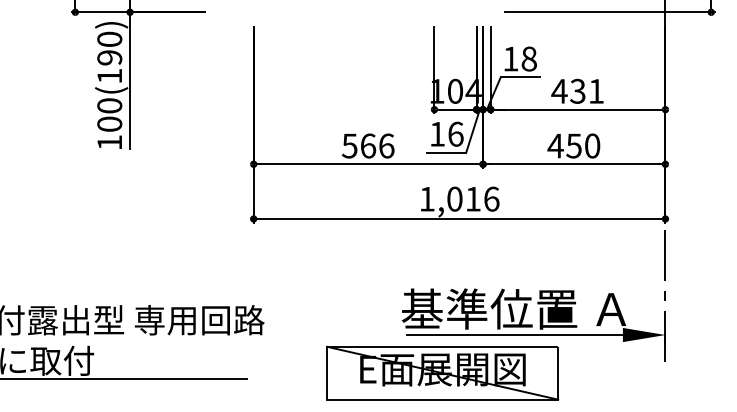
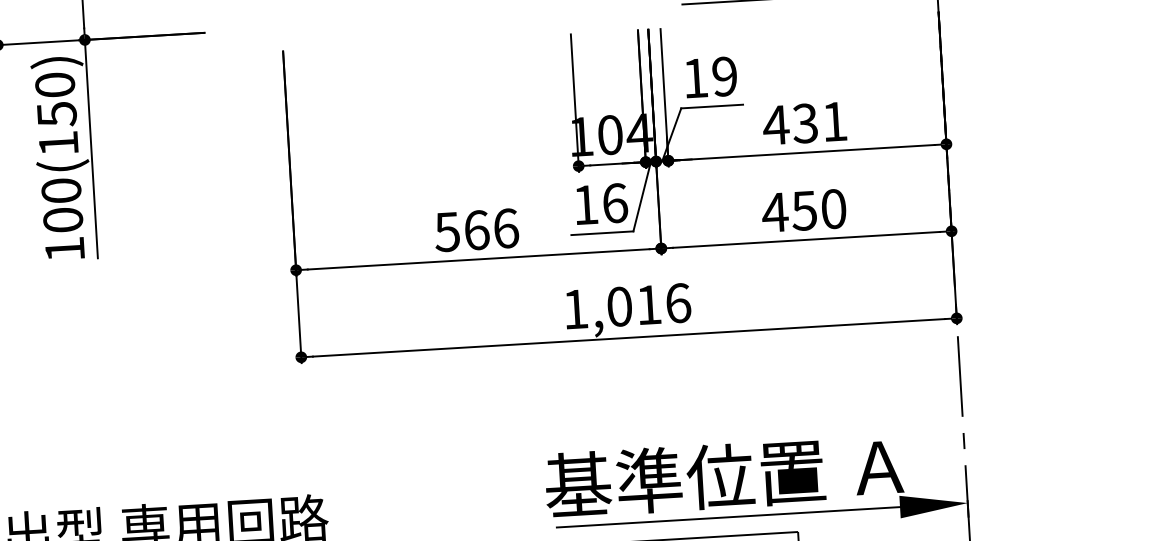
text: (109, 57) -> (56, 113), 100(190) -> 100(150)
text: (528, 58) -> (723, 75), 18 -> 19

